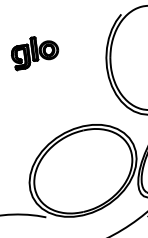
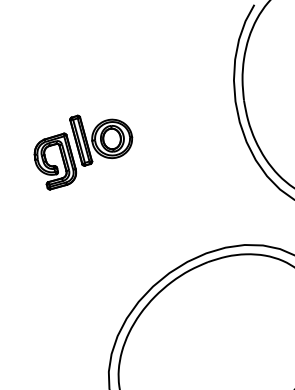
part: (35, 53) -> (84, 149), moved

